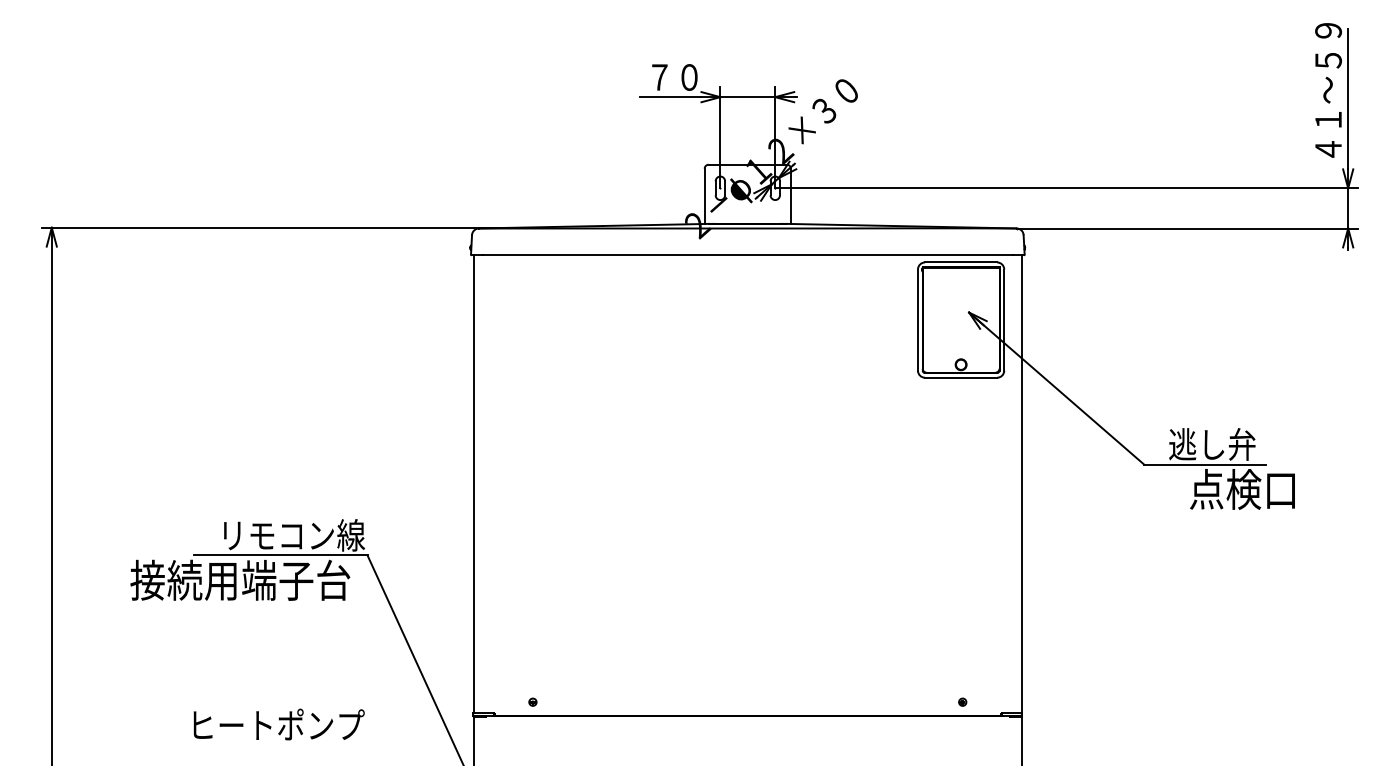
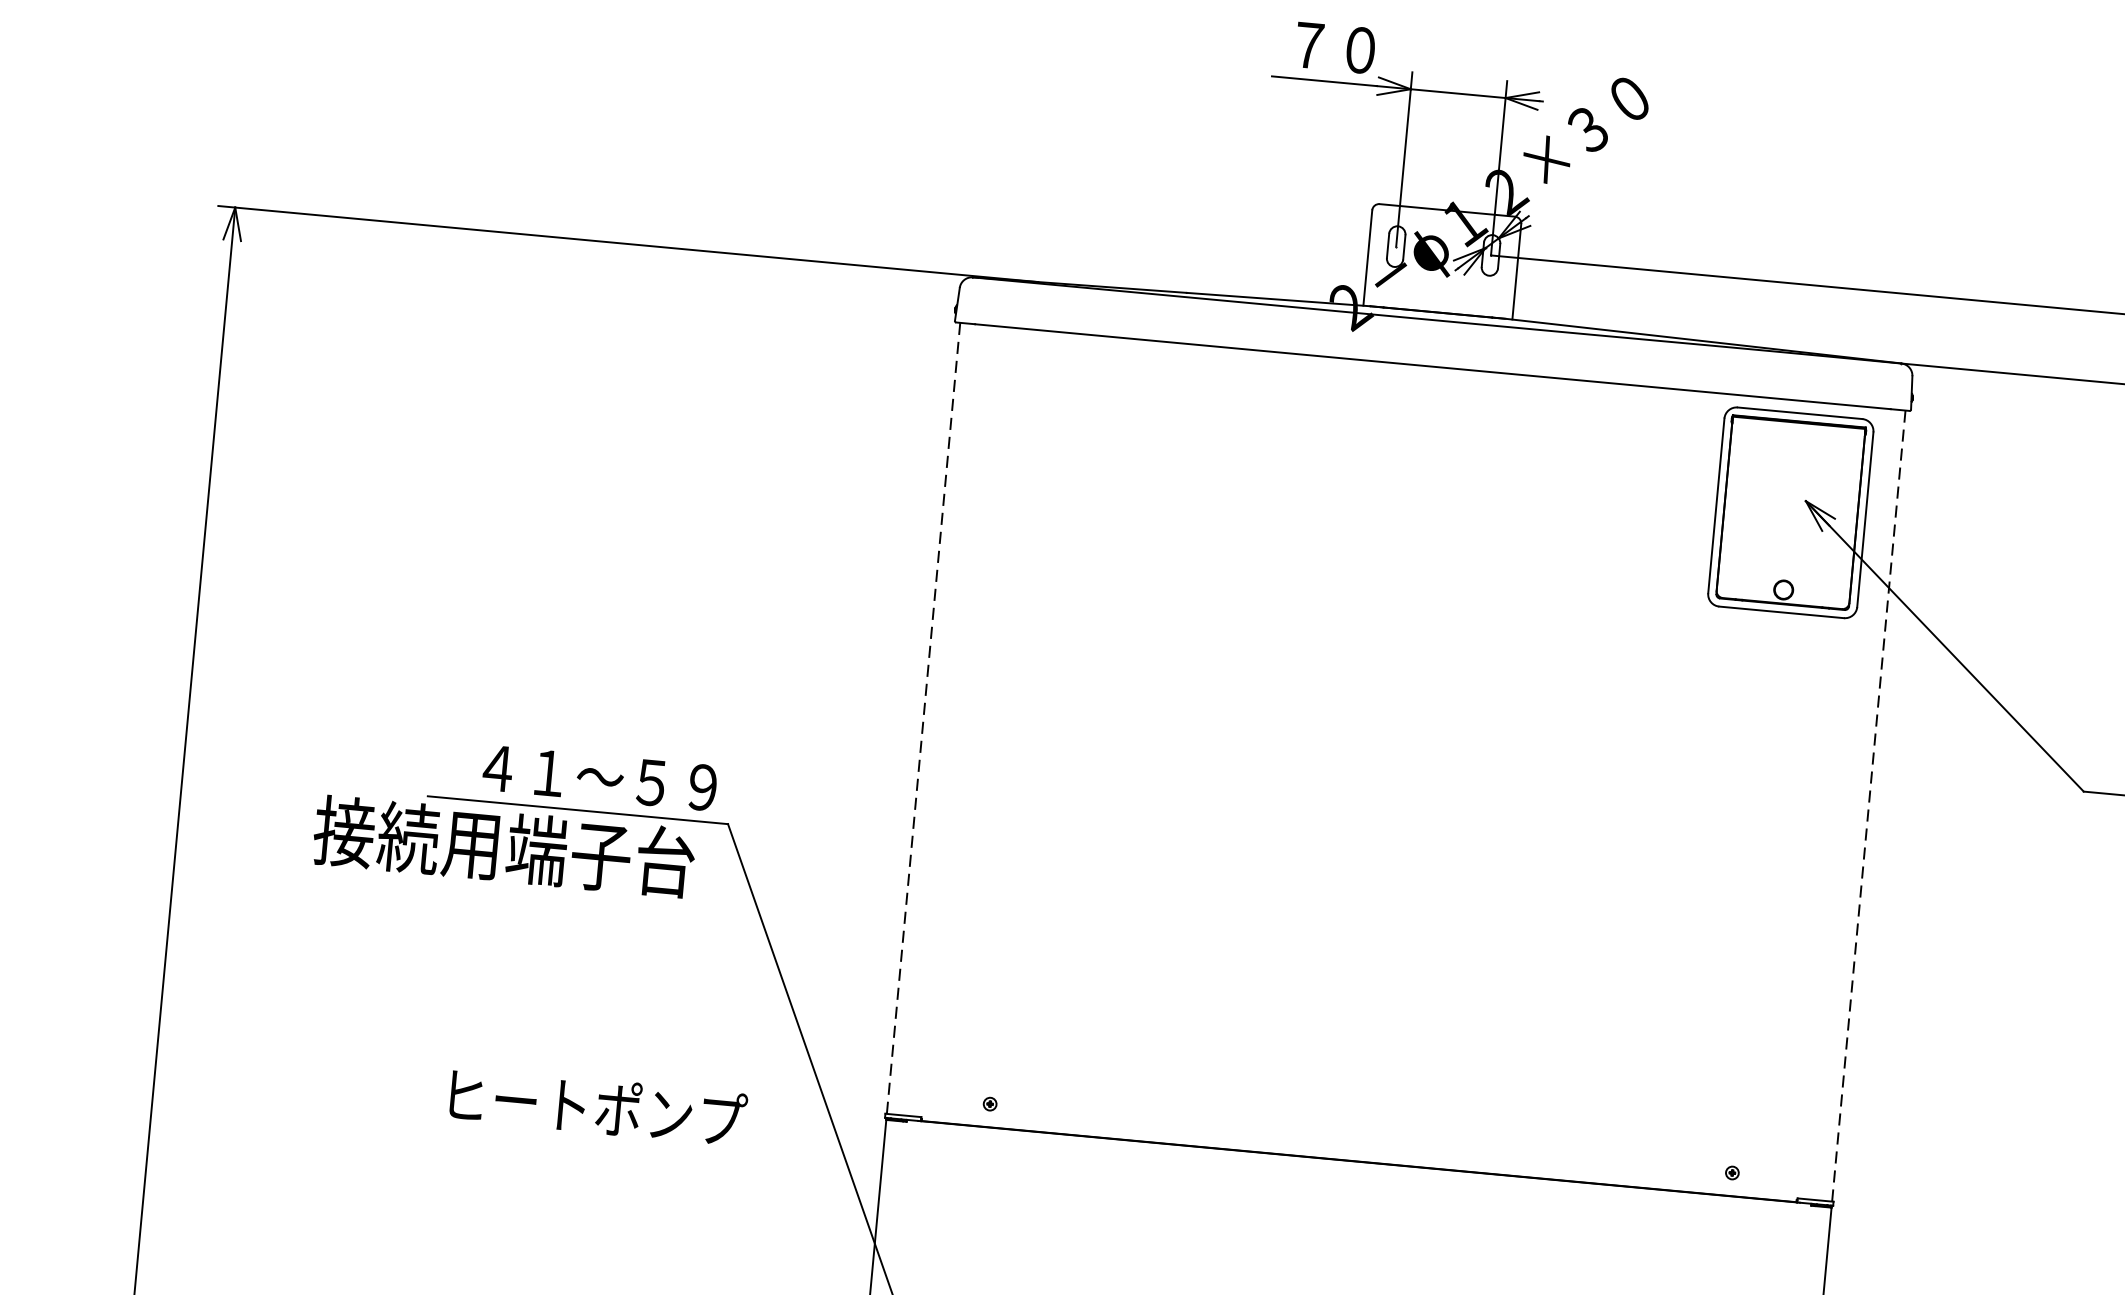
line: (474, 484) -> (924, 718), solid -> dashed
line: (1021, 484) -> (1868, 806), solid -> dashed
text: (294, 535) -> (605, 778), リモコン線 -> ４１～５９
text: (278, 724) -> (597, 1106), moved

